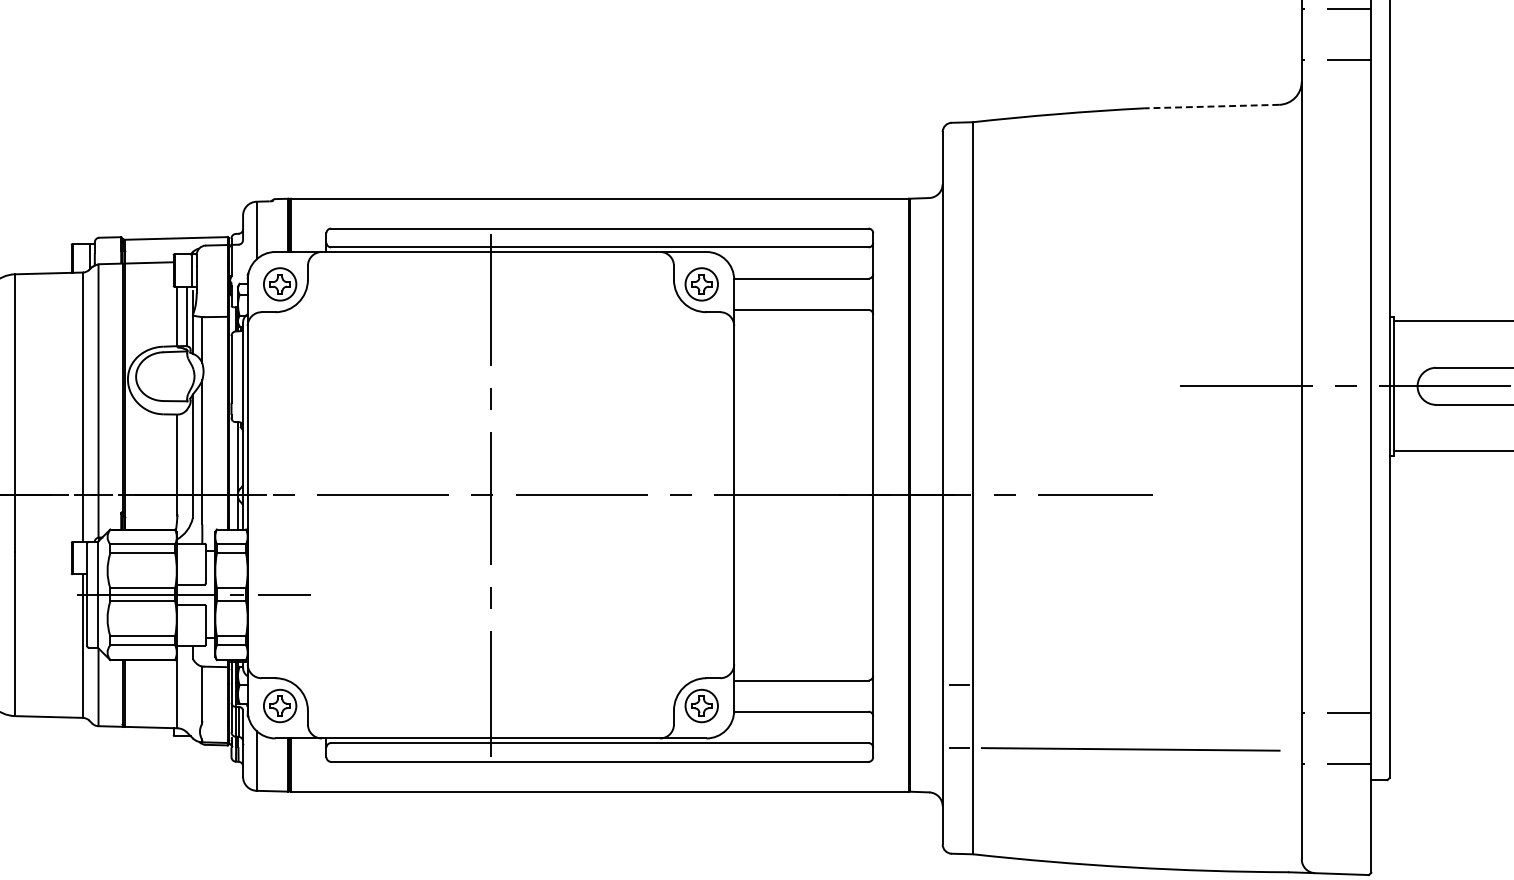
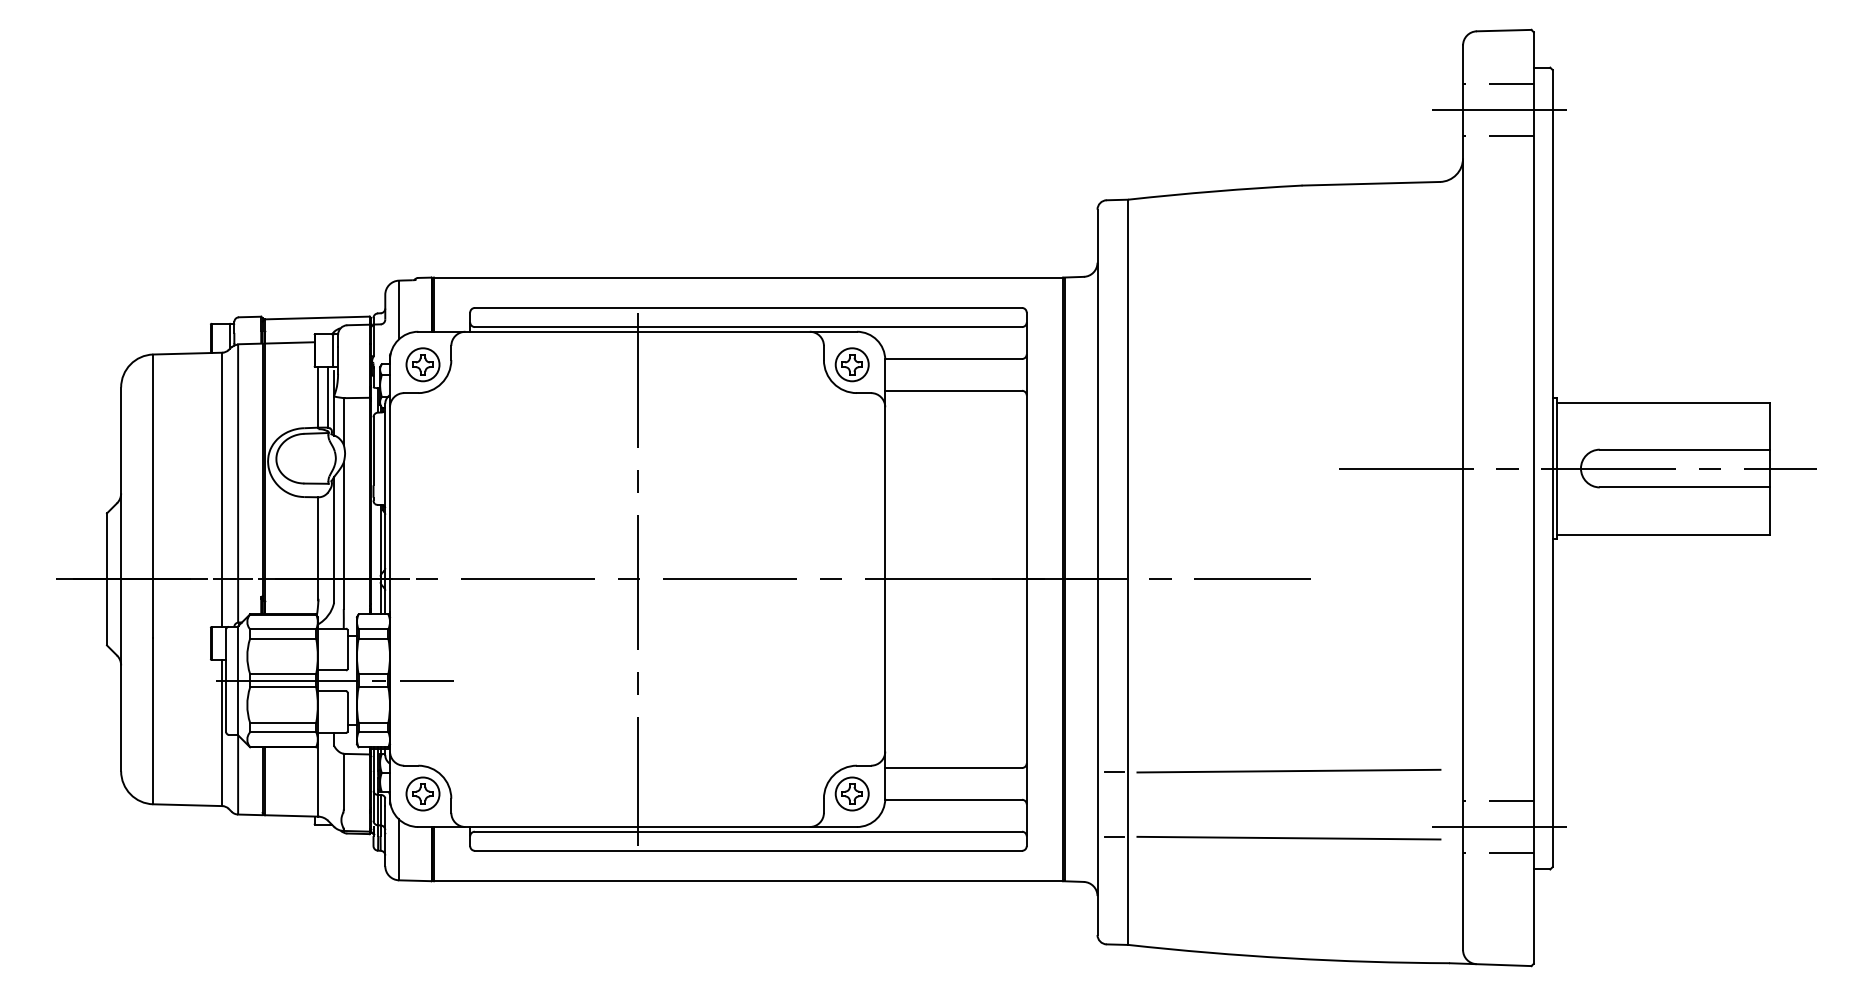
line: (1336, 34) -> (1498, 110), added
line: (1211, 106) -> (1371, 183), dashed -> solid
line: (1130, 682) -> (1288, 770), added
line: (1336, 738) -> (1498, 827), added

